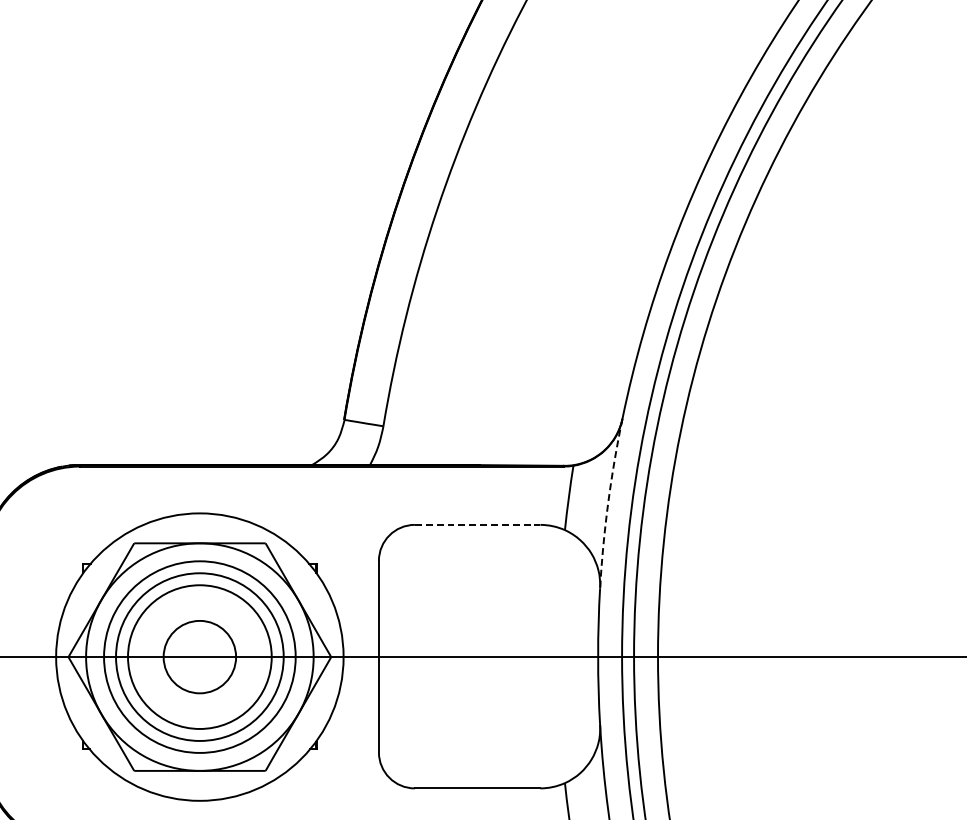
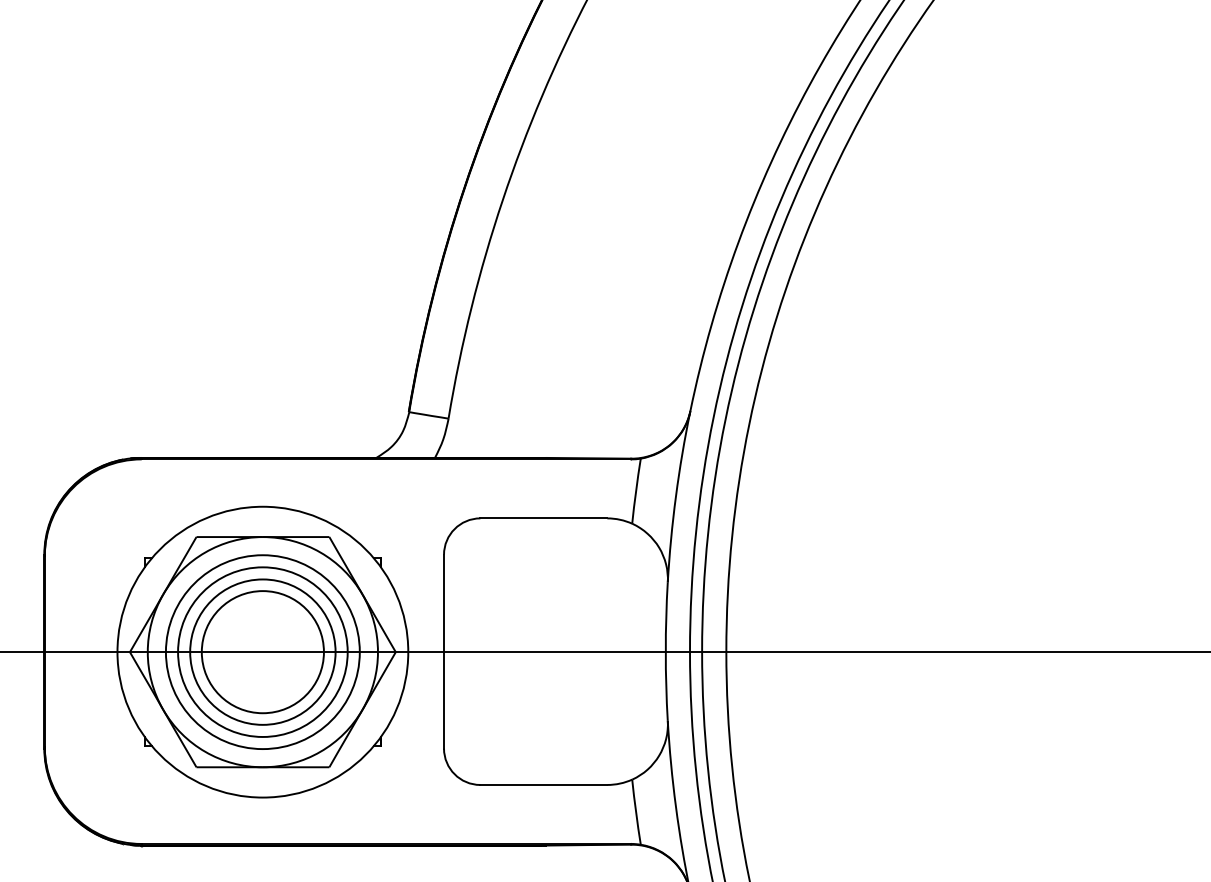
arc: (607, 503) -> (675, 496), dashed -> solid
line: (478, 524) -> (544, 518), dashed -> solid
circle: (199, 657) -> (262, 652), size x1.67

